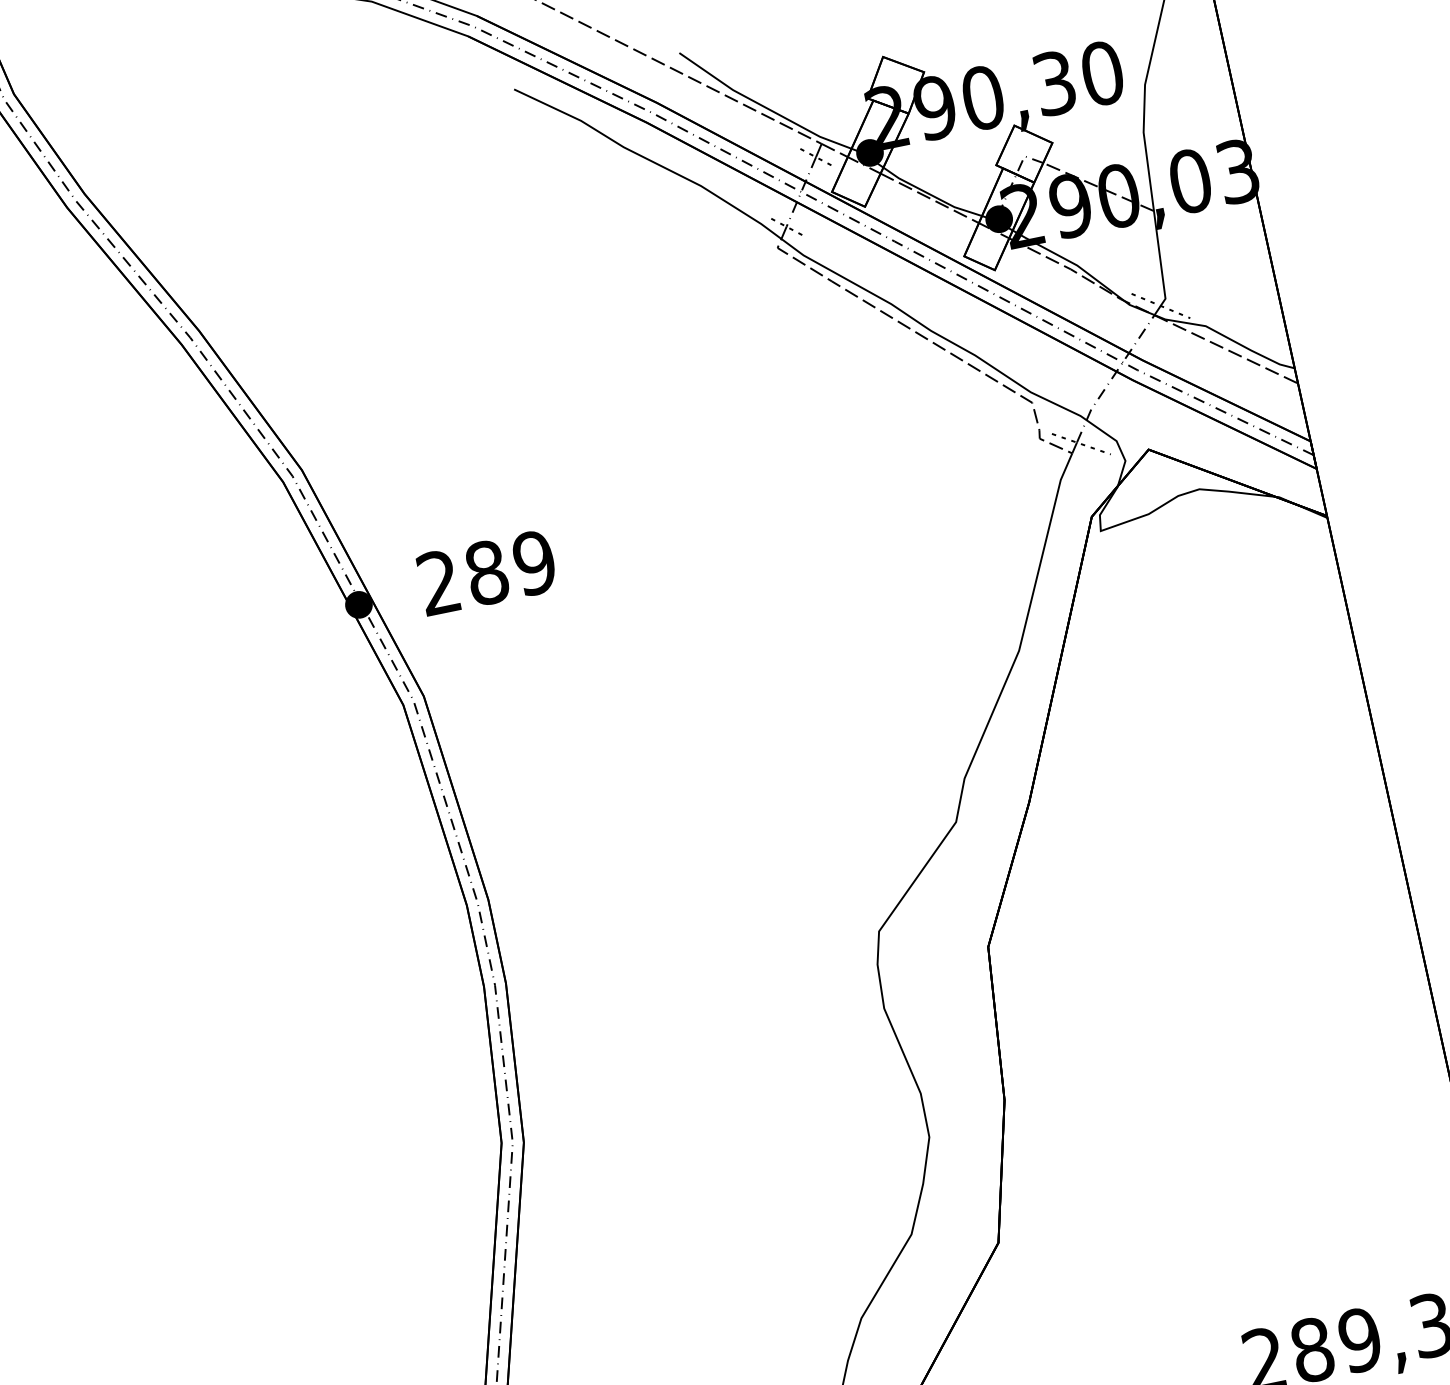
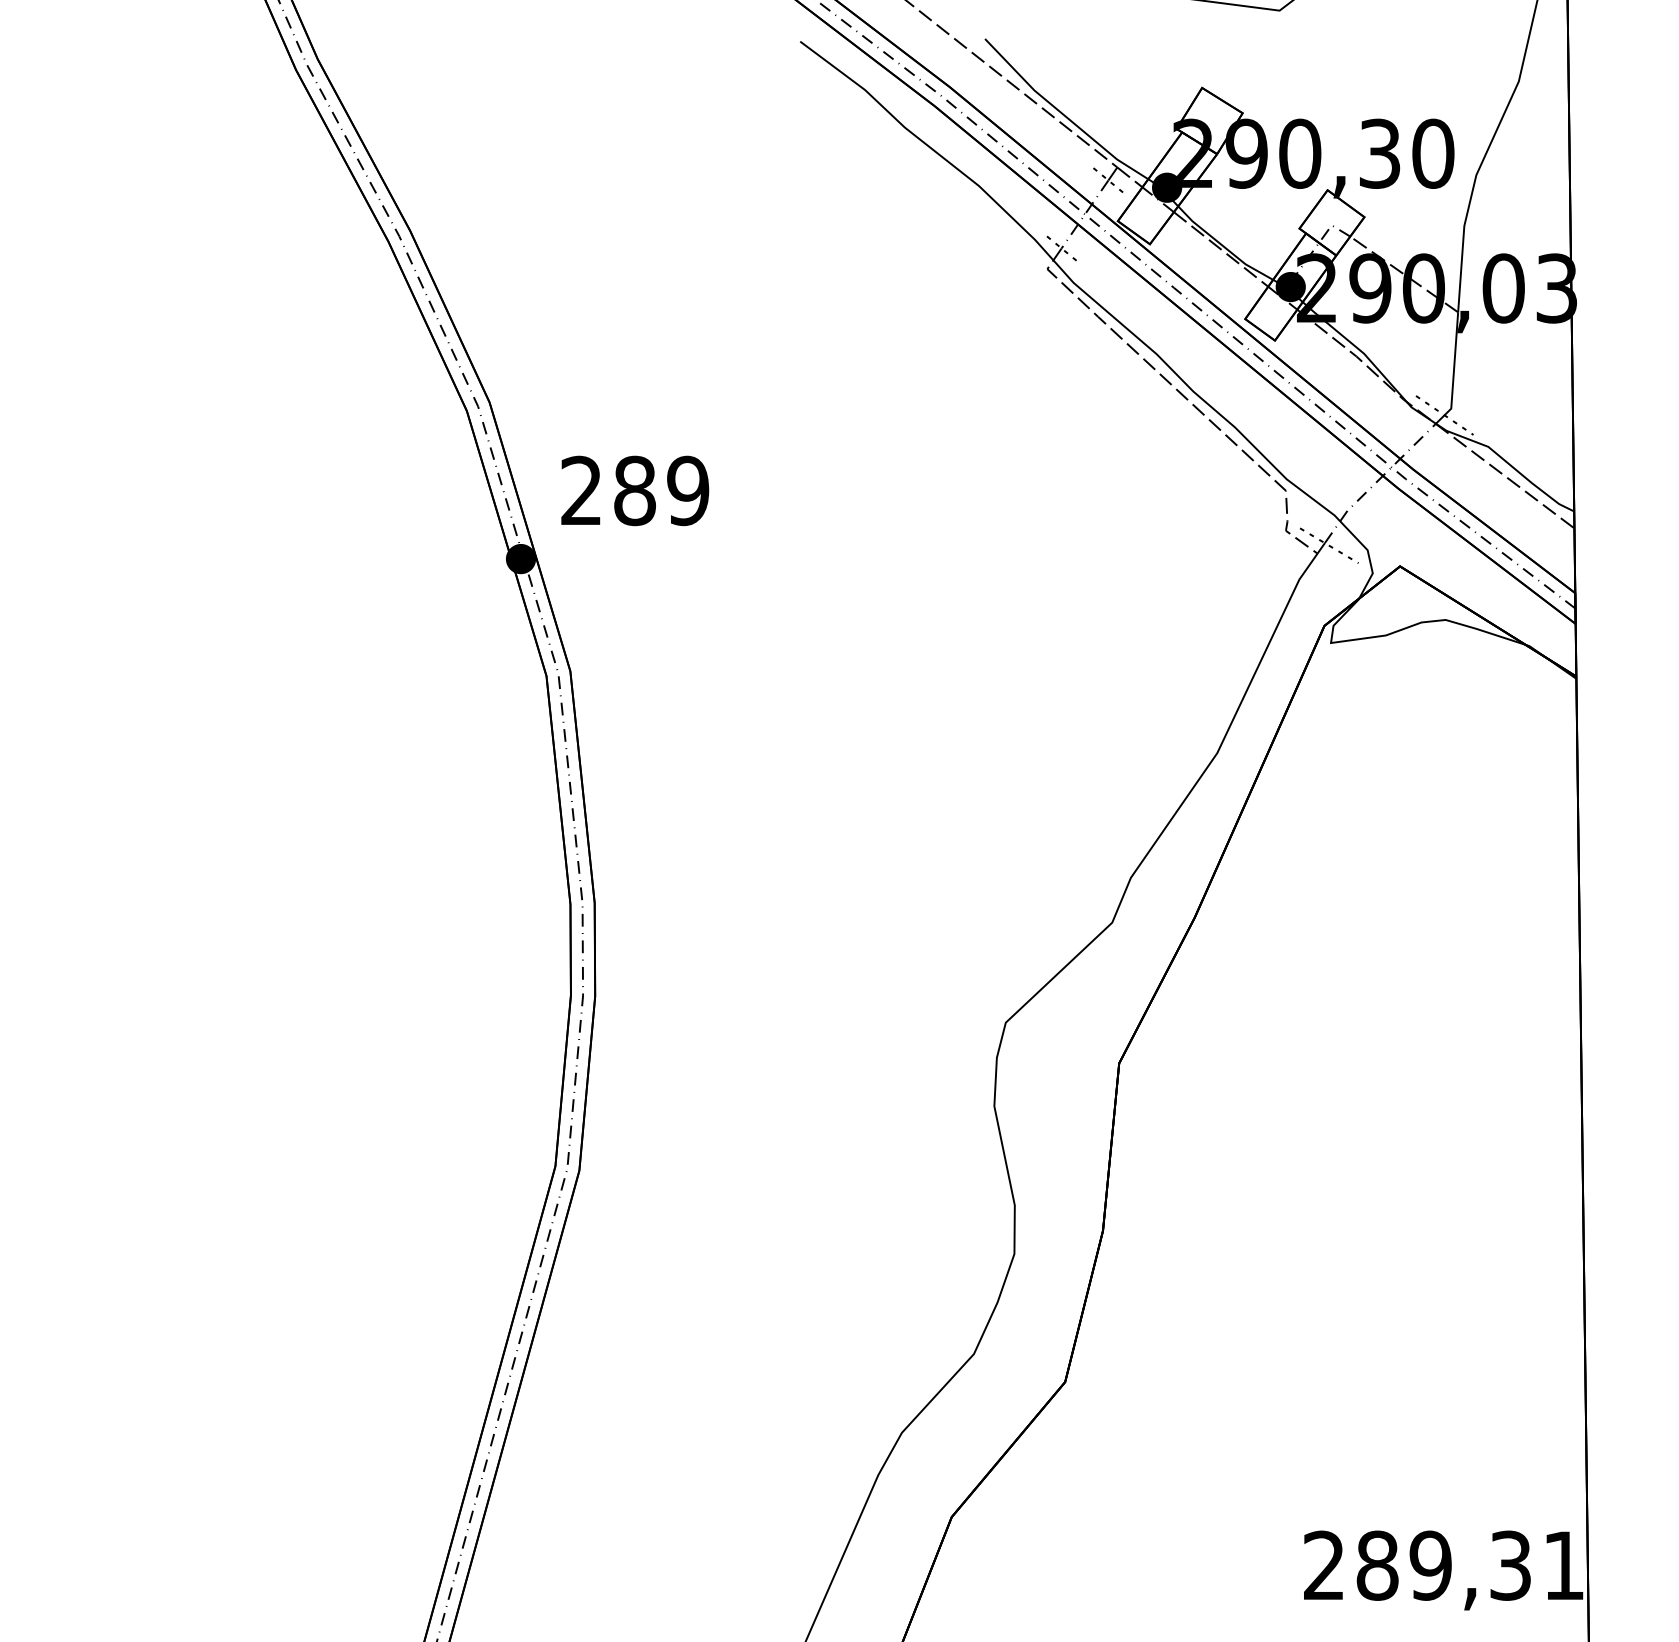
text: (487, 572) -> (635, 490), moved

